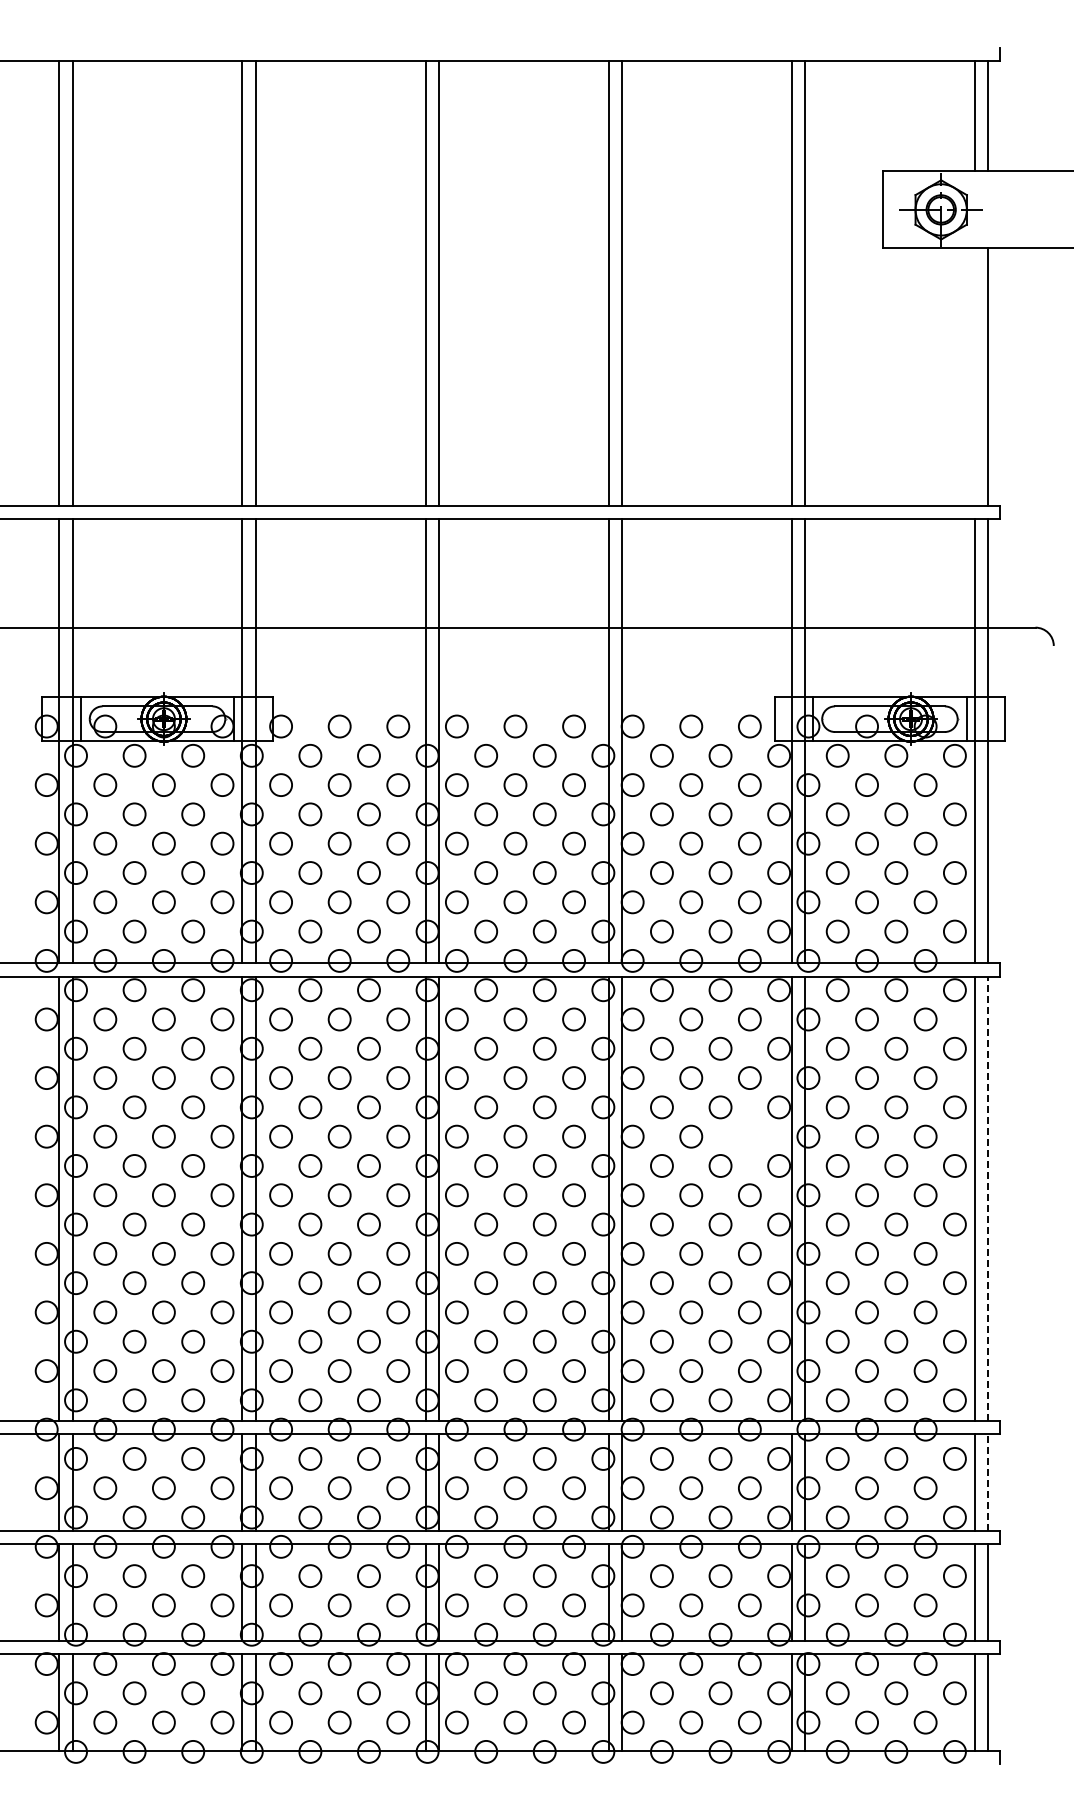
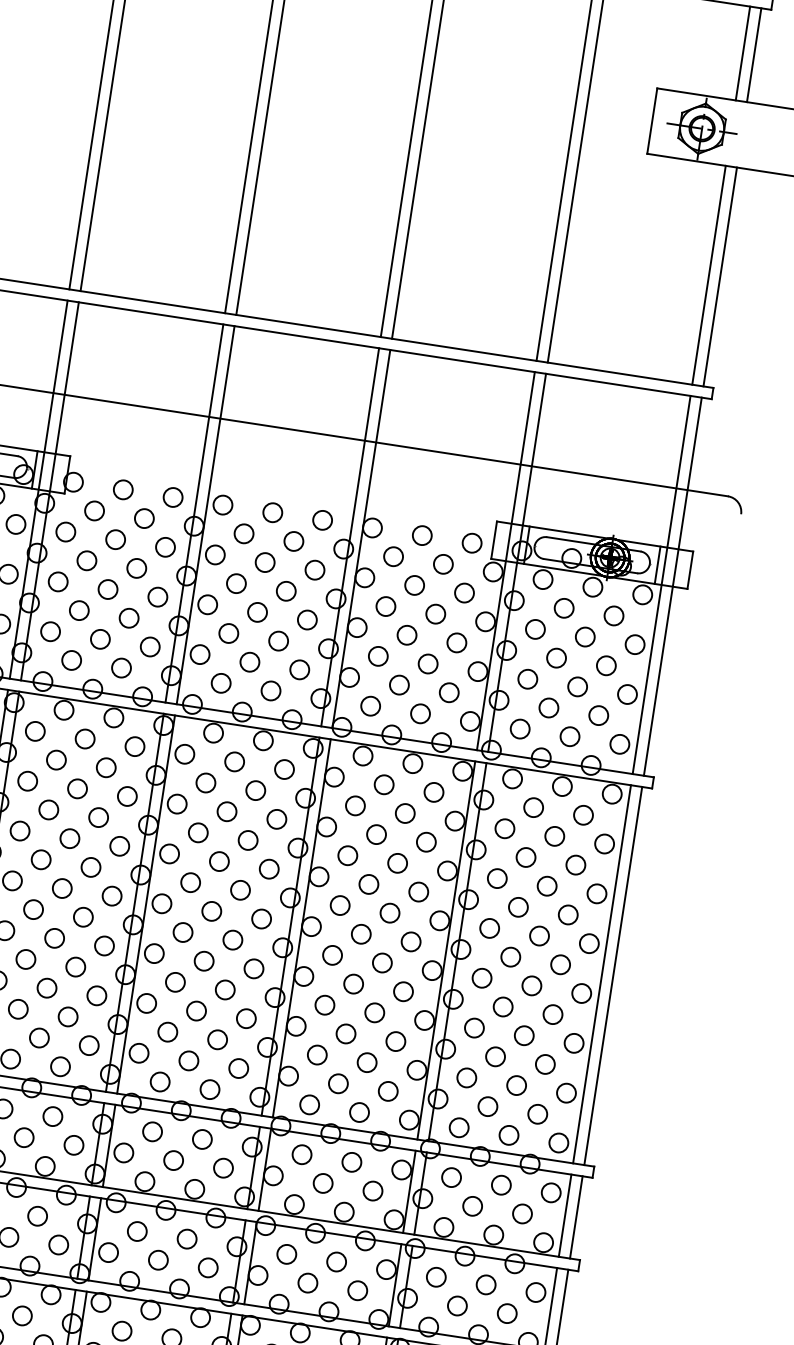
line: (974, 376) -> (708, 274), added
circle: (749, 1136) -> (418, 891), added
line: (988, 1198) -> (613, 975), dashed -> solid
line: (988, 1482) -> (576, 1217), dashed -> solid

